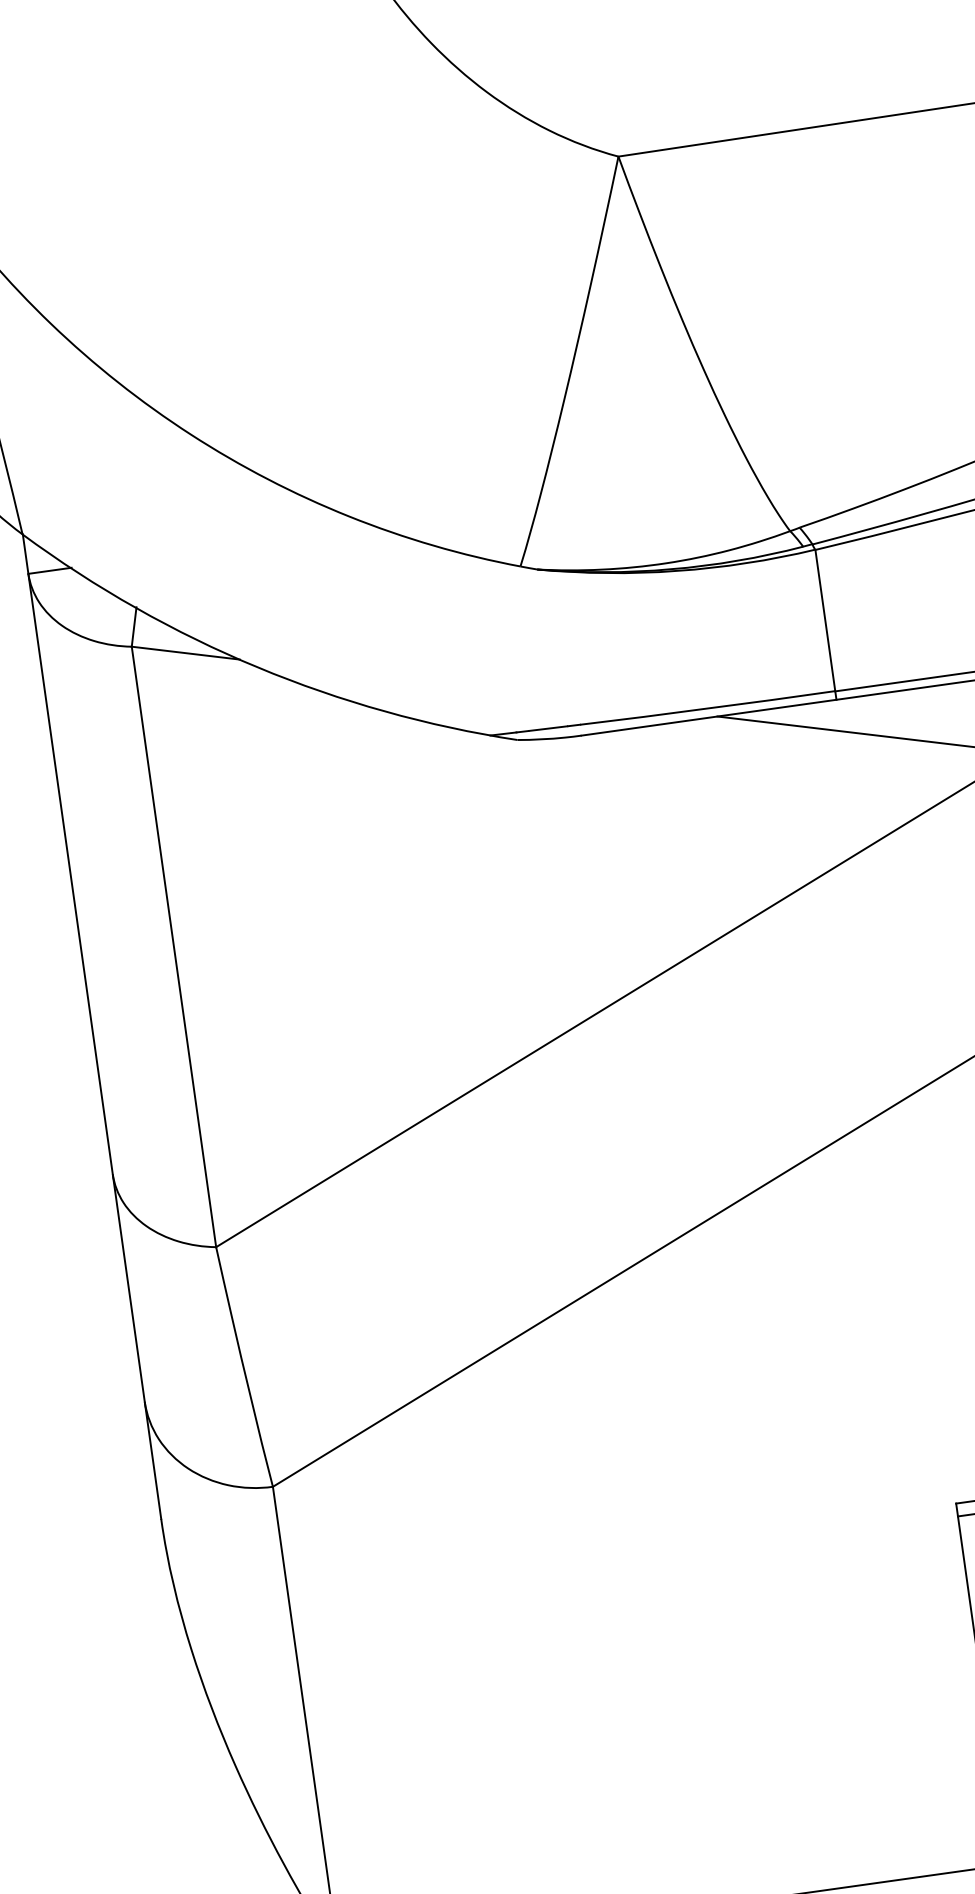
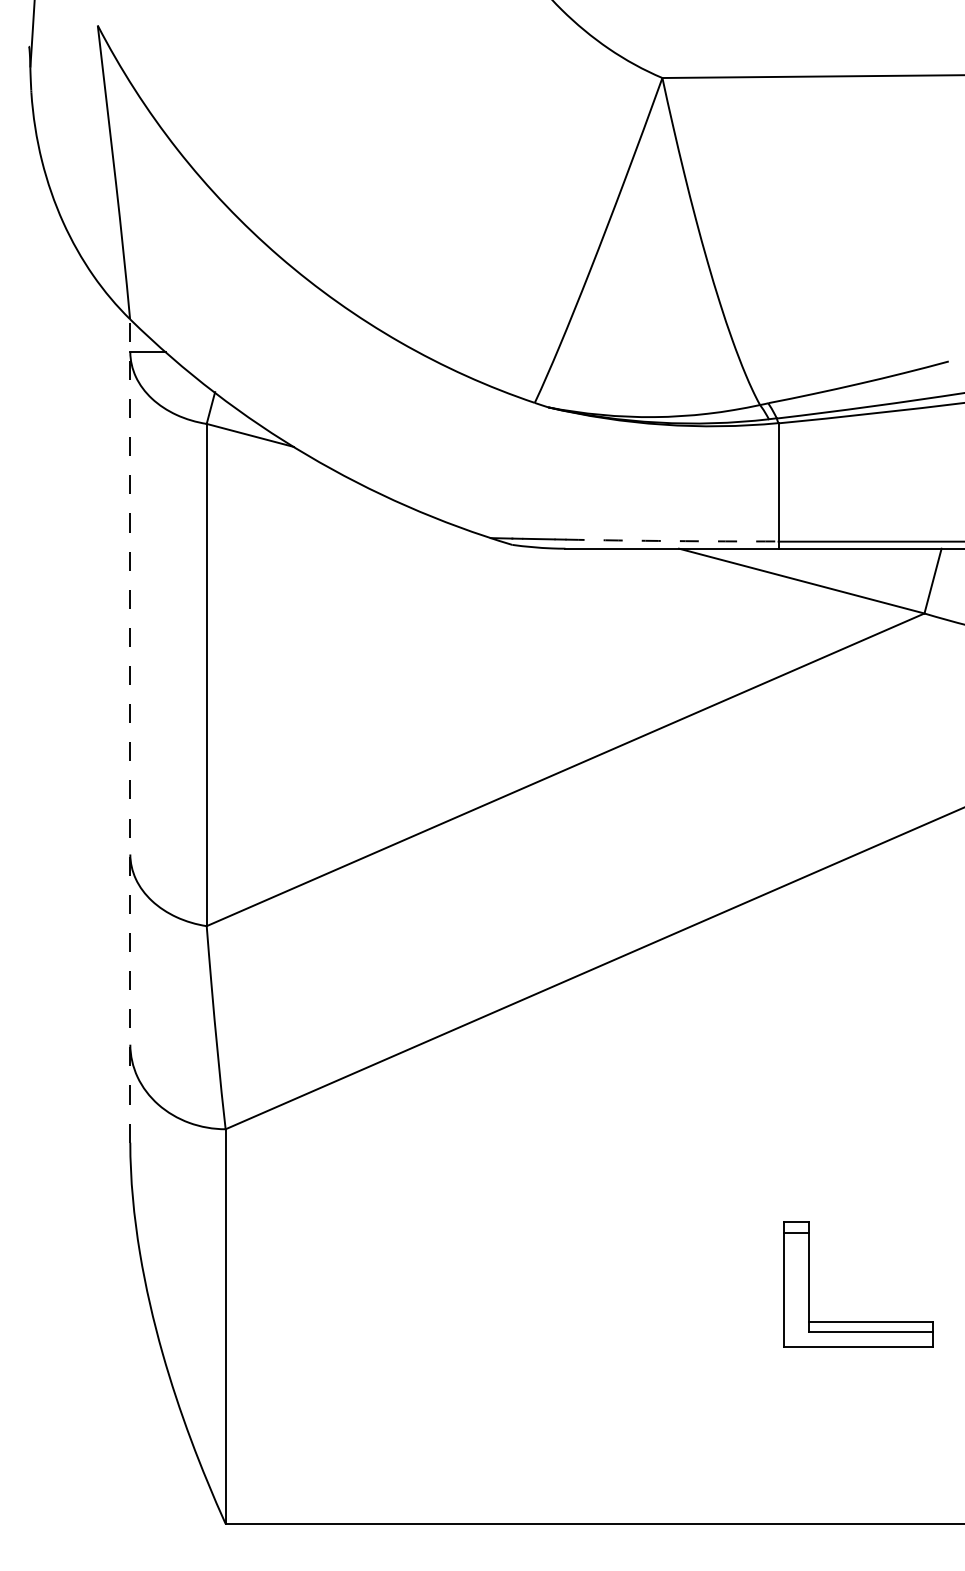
arc: (708, 709) -> (672, 541), solid -> dashed
line: (92, 1026) -> (130, 730), solid -> dashed

